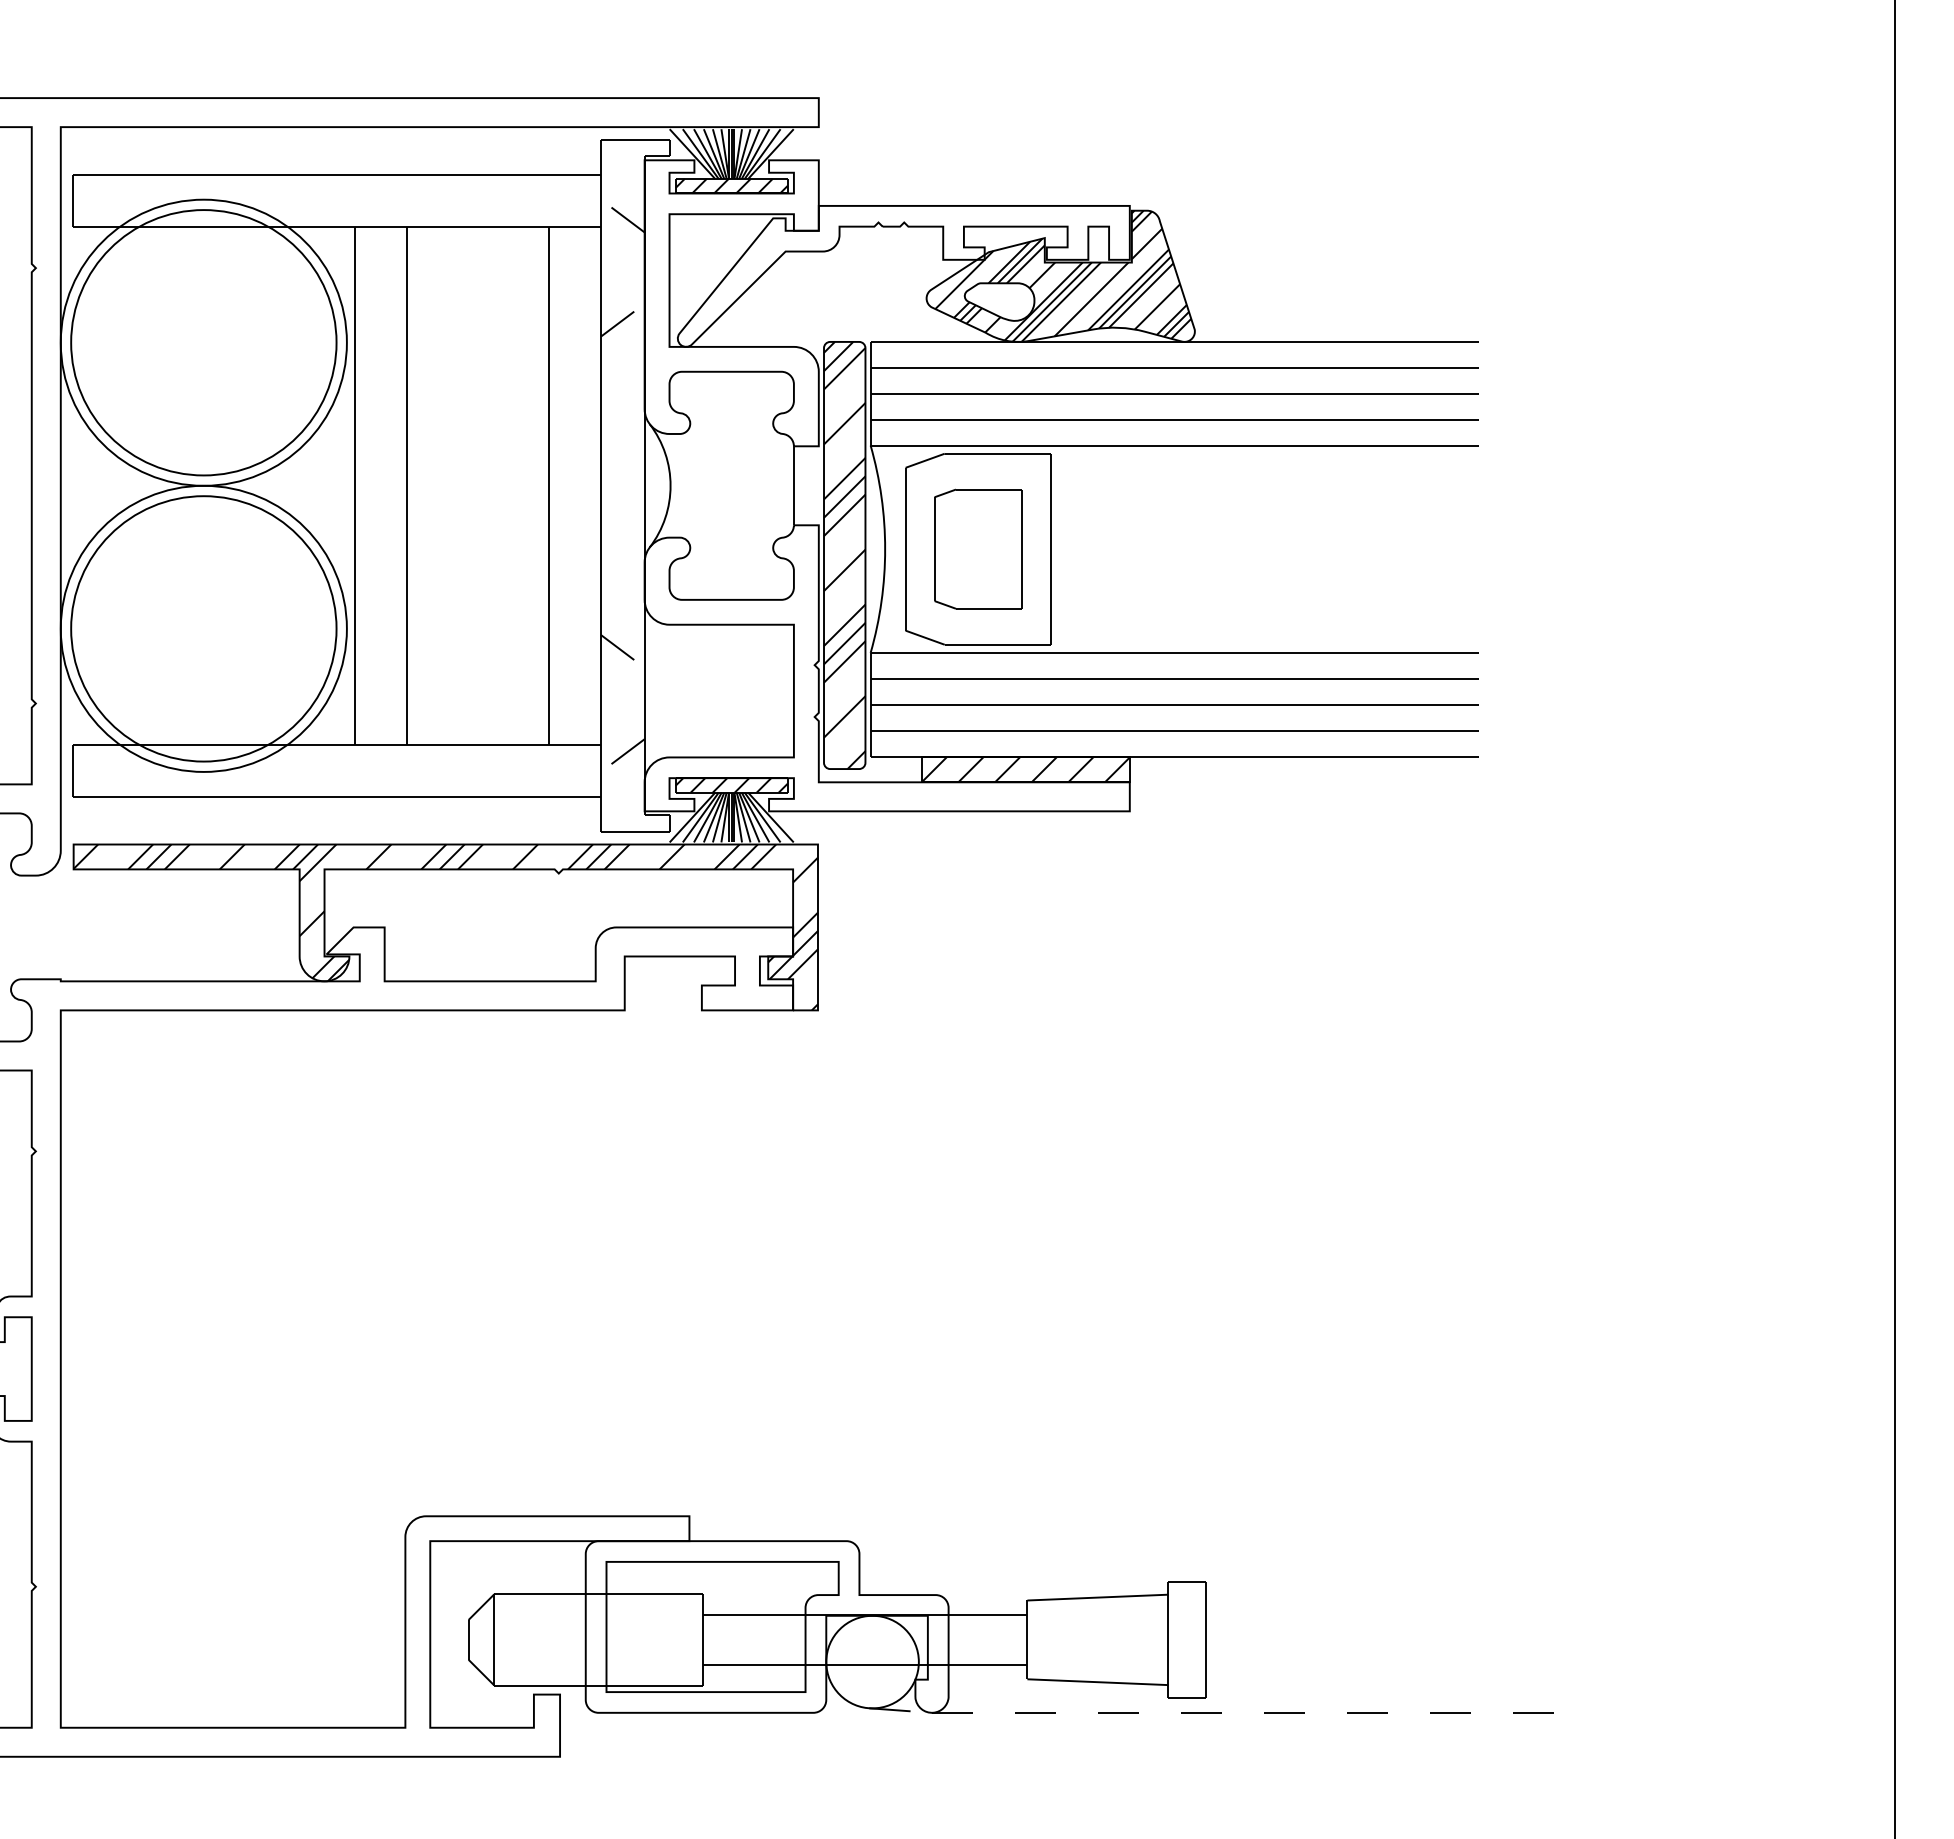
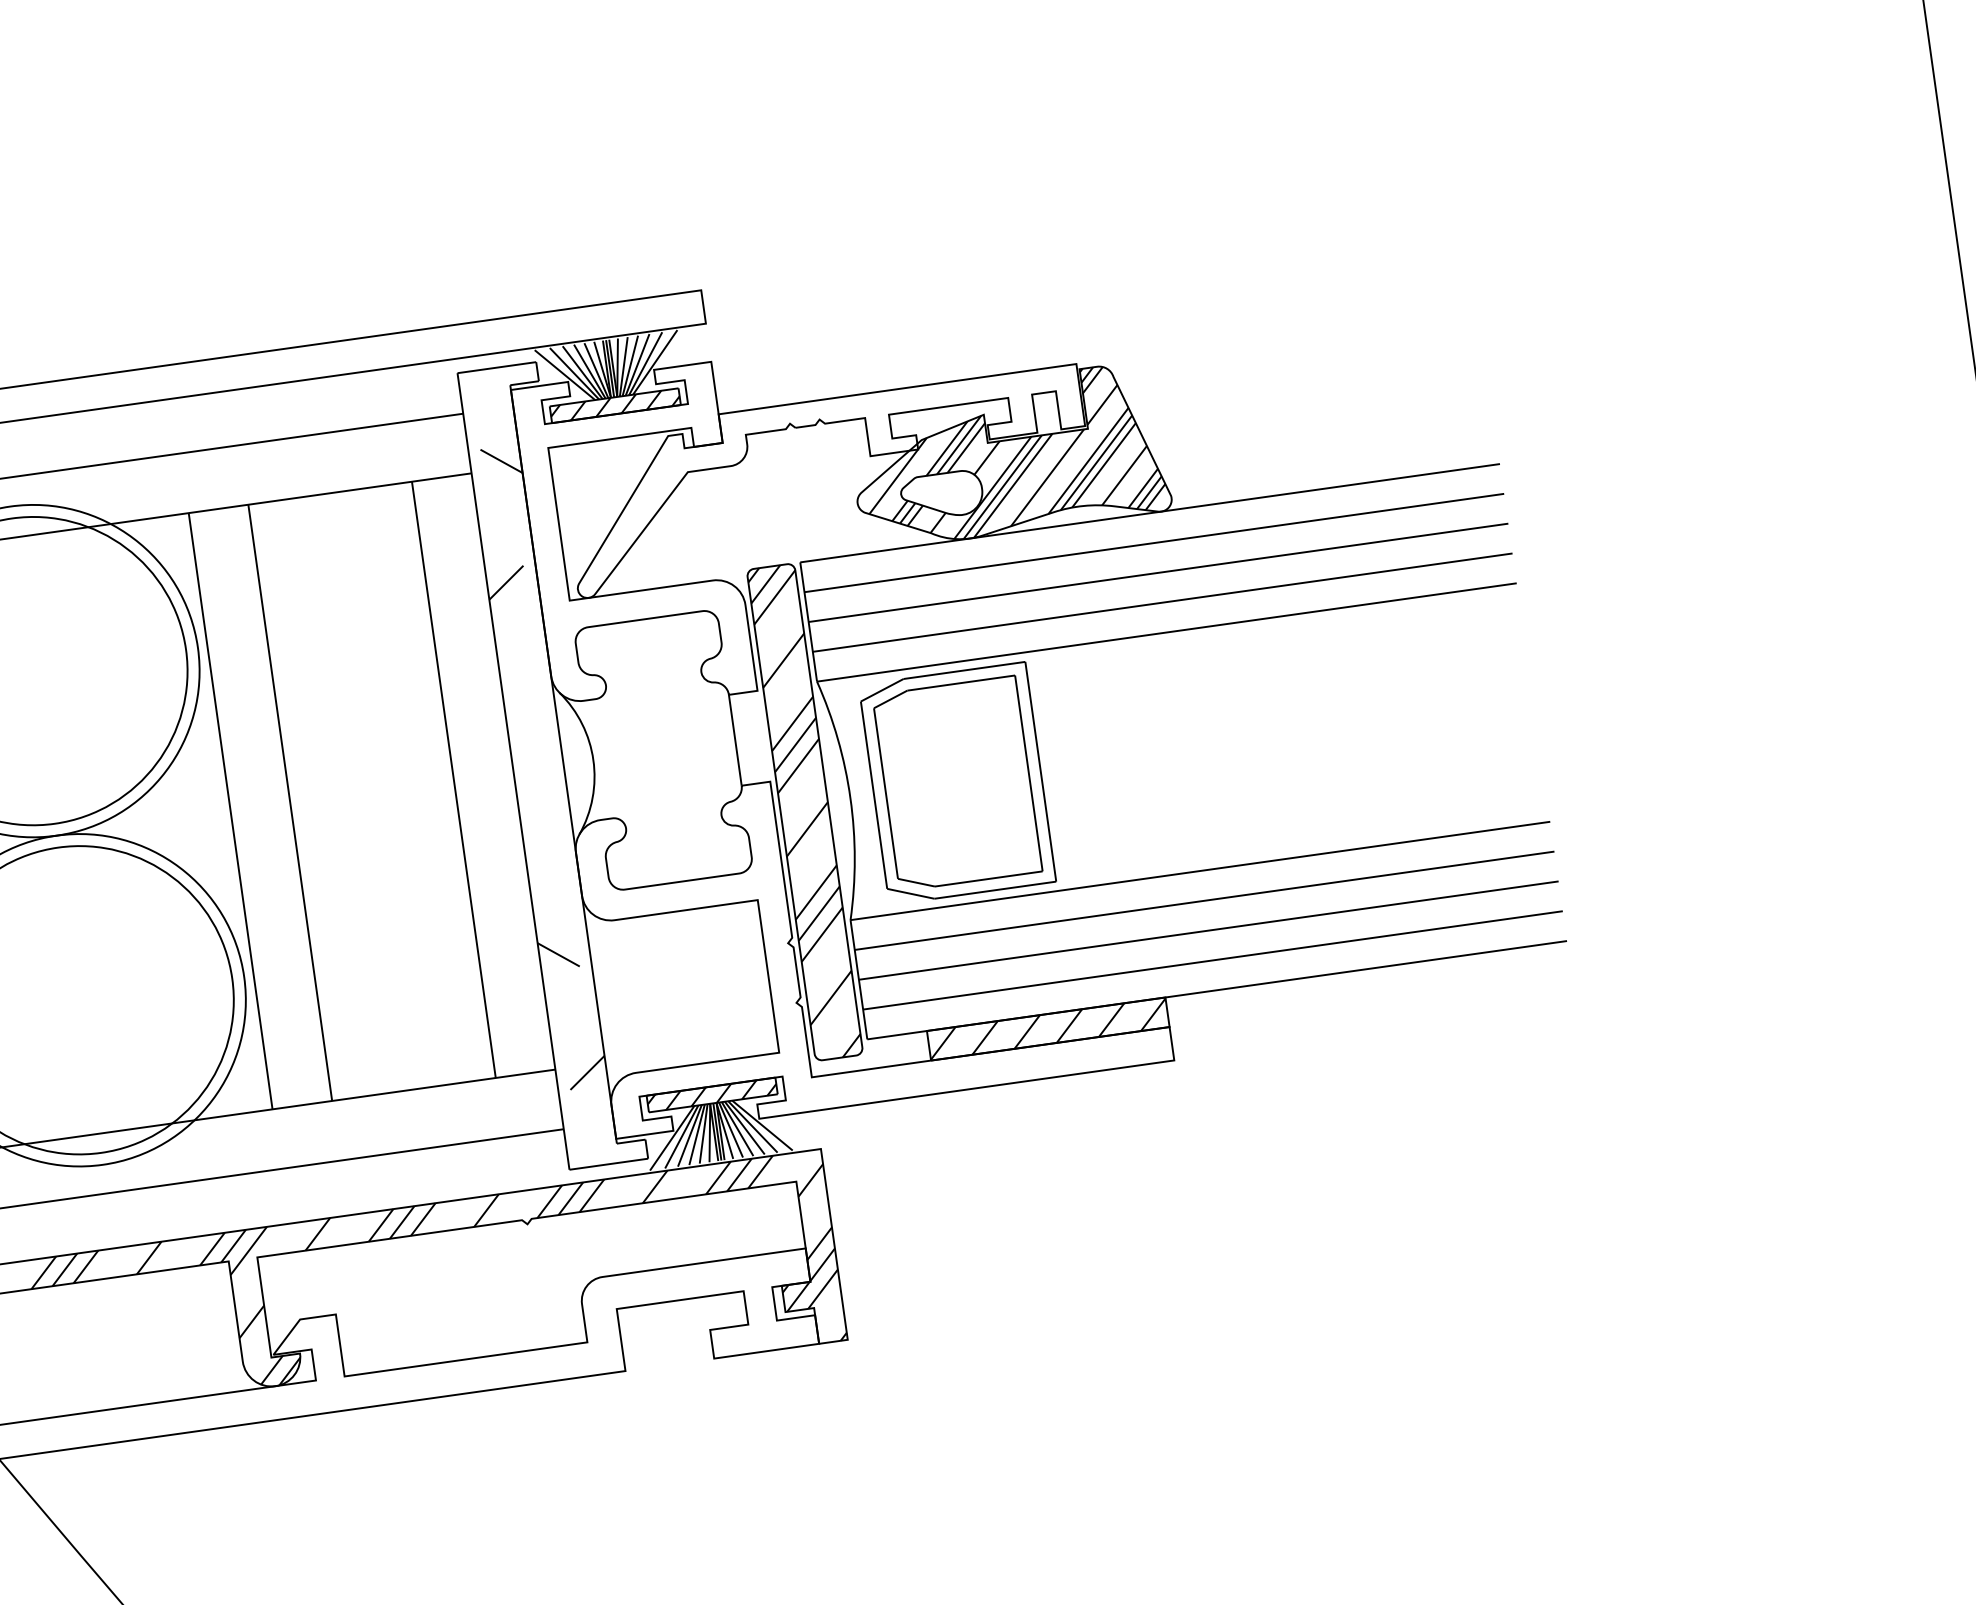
part: (977, 548) -> (956, 782), size x1.43

